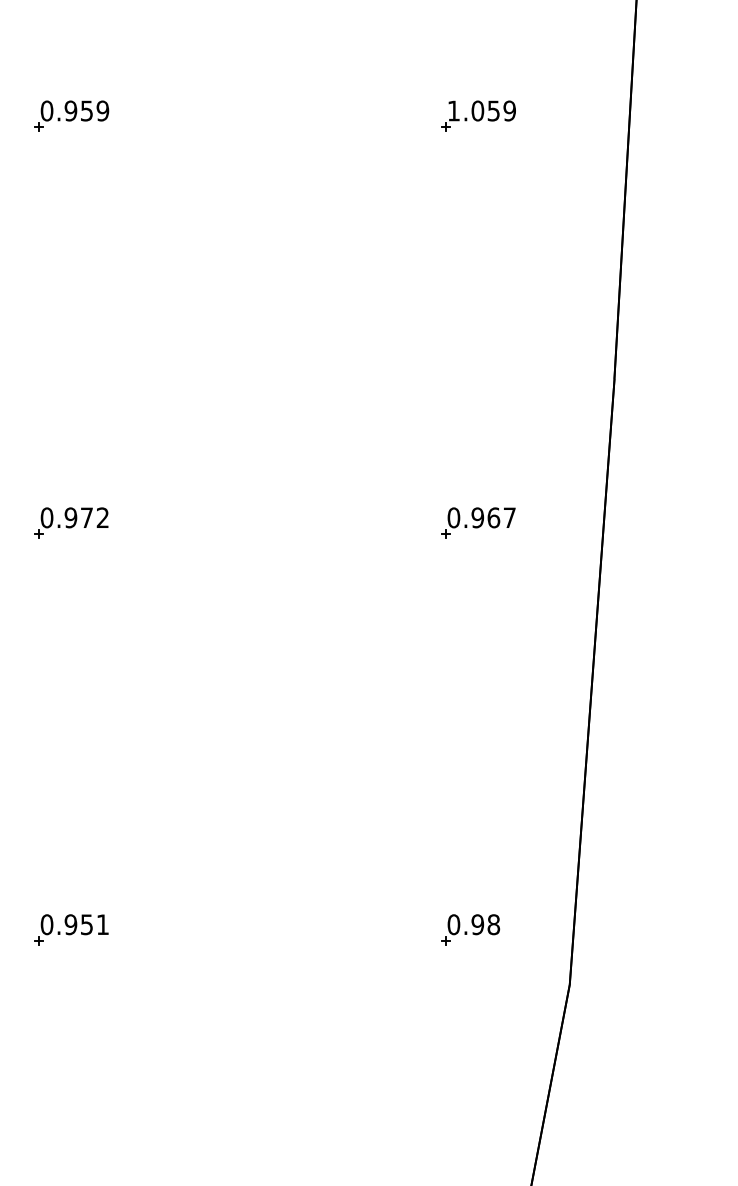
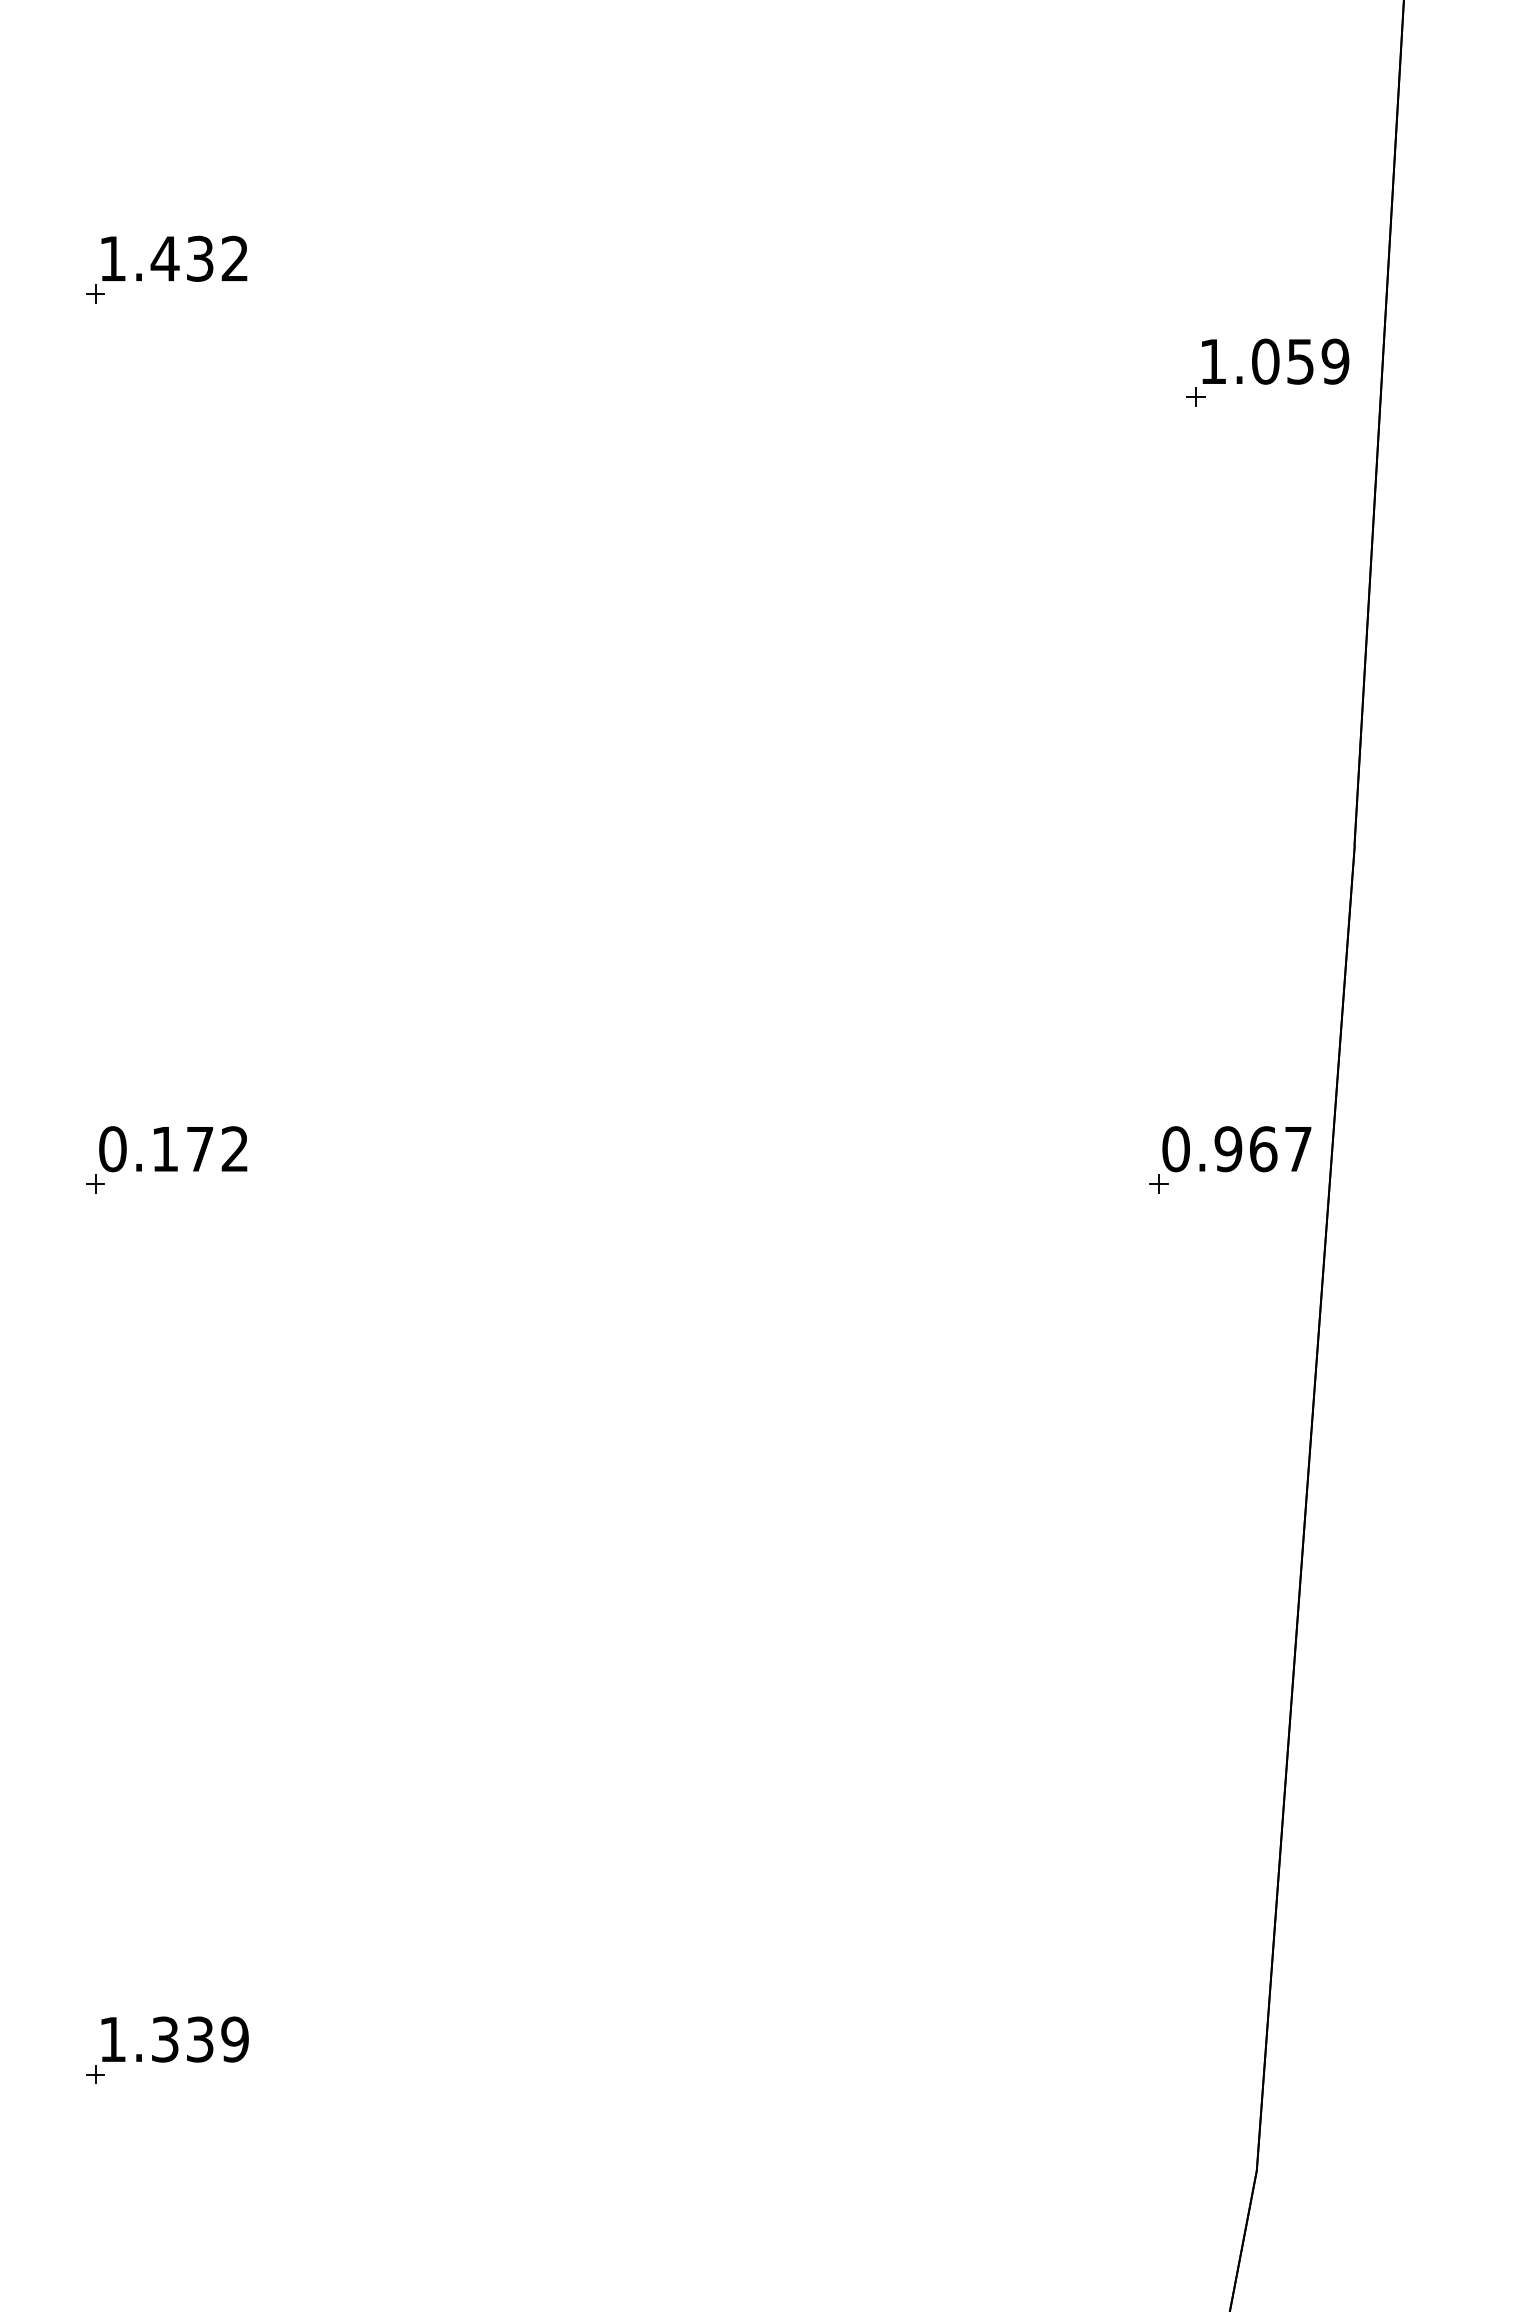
text: (74, 110) -> (172, 257), 0.959 -> 1.432
part: (478, 115) -> (1267, 371), moved
text: (70, 517) -> (164, 1148), 0.972 -> 0.172
part: (478, 522) -> (1229, 1159), moved
text: (74, 924) -> (172, 2039), 0.951 -> 1.339
part: (470, 929) -> (1039, 2049), removed

